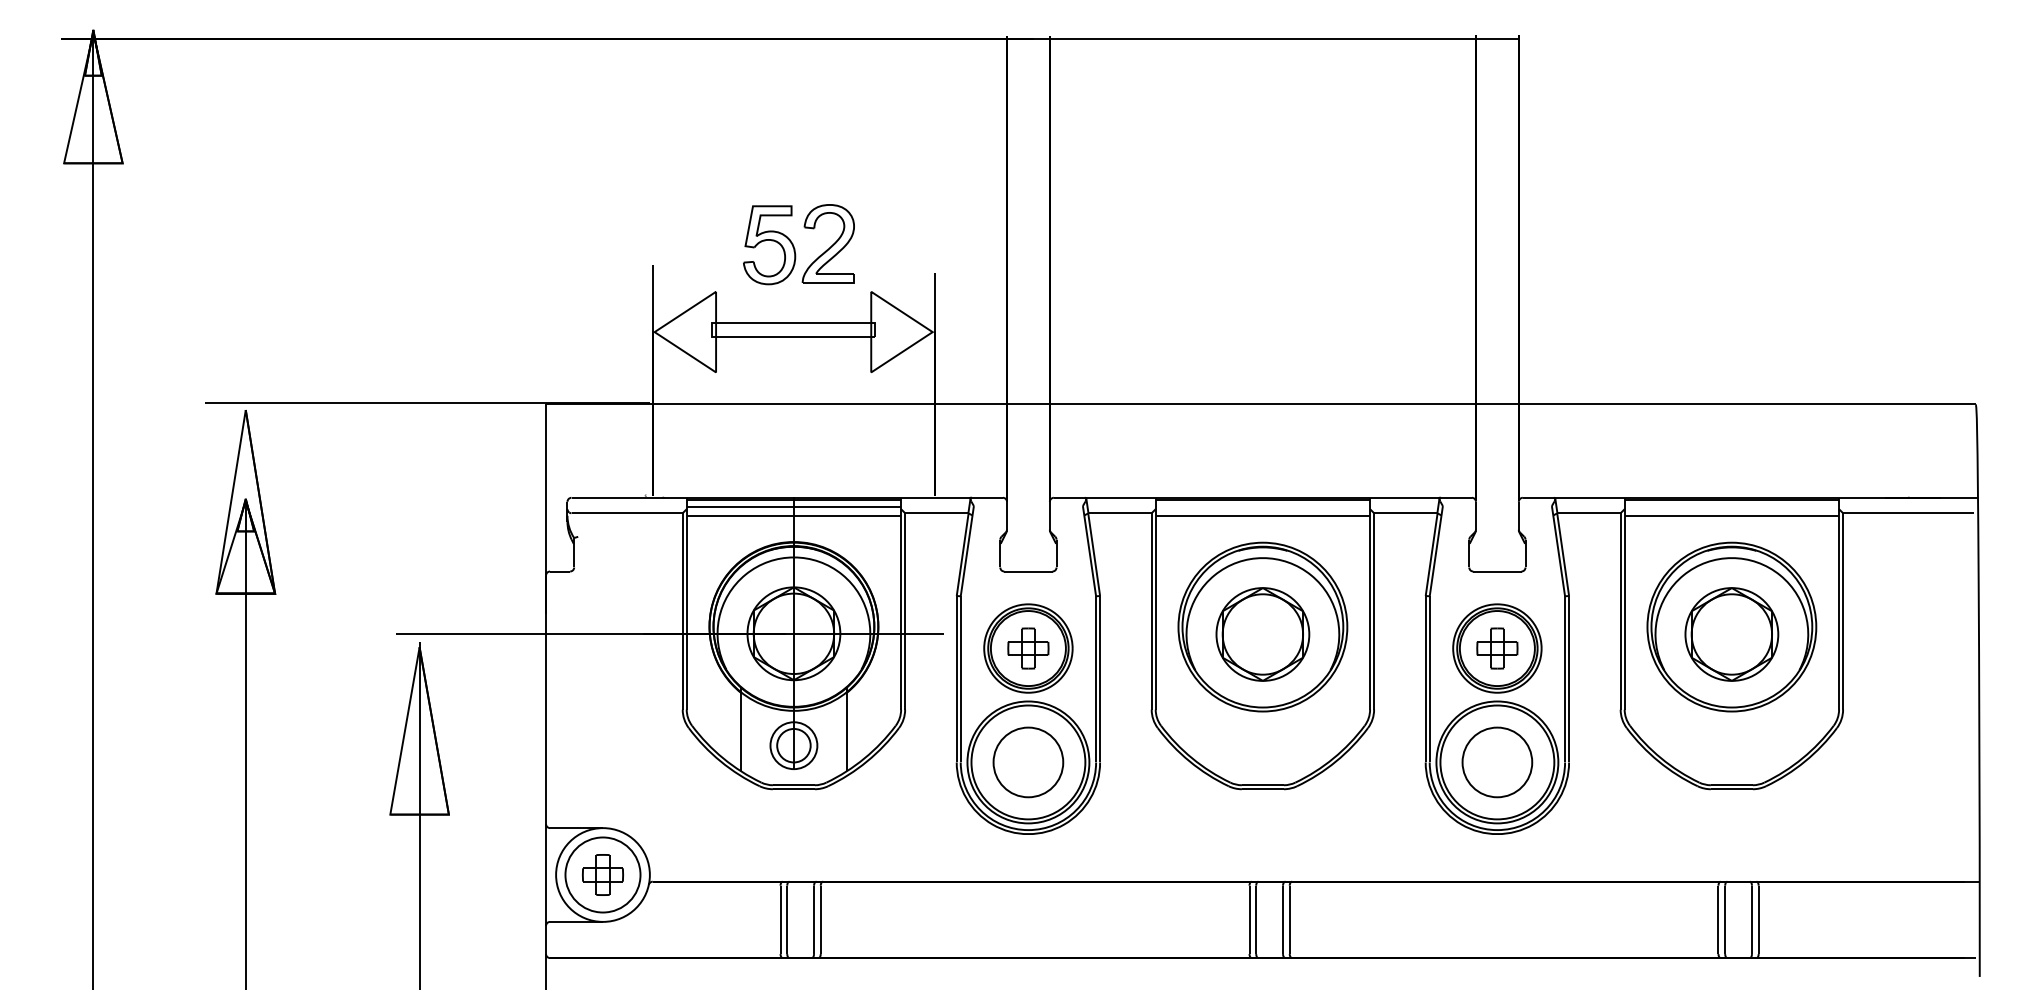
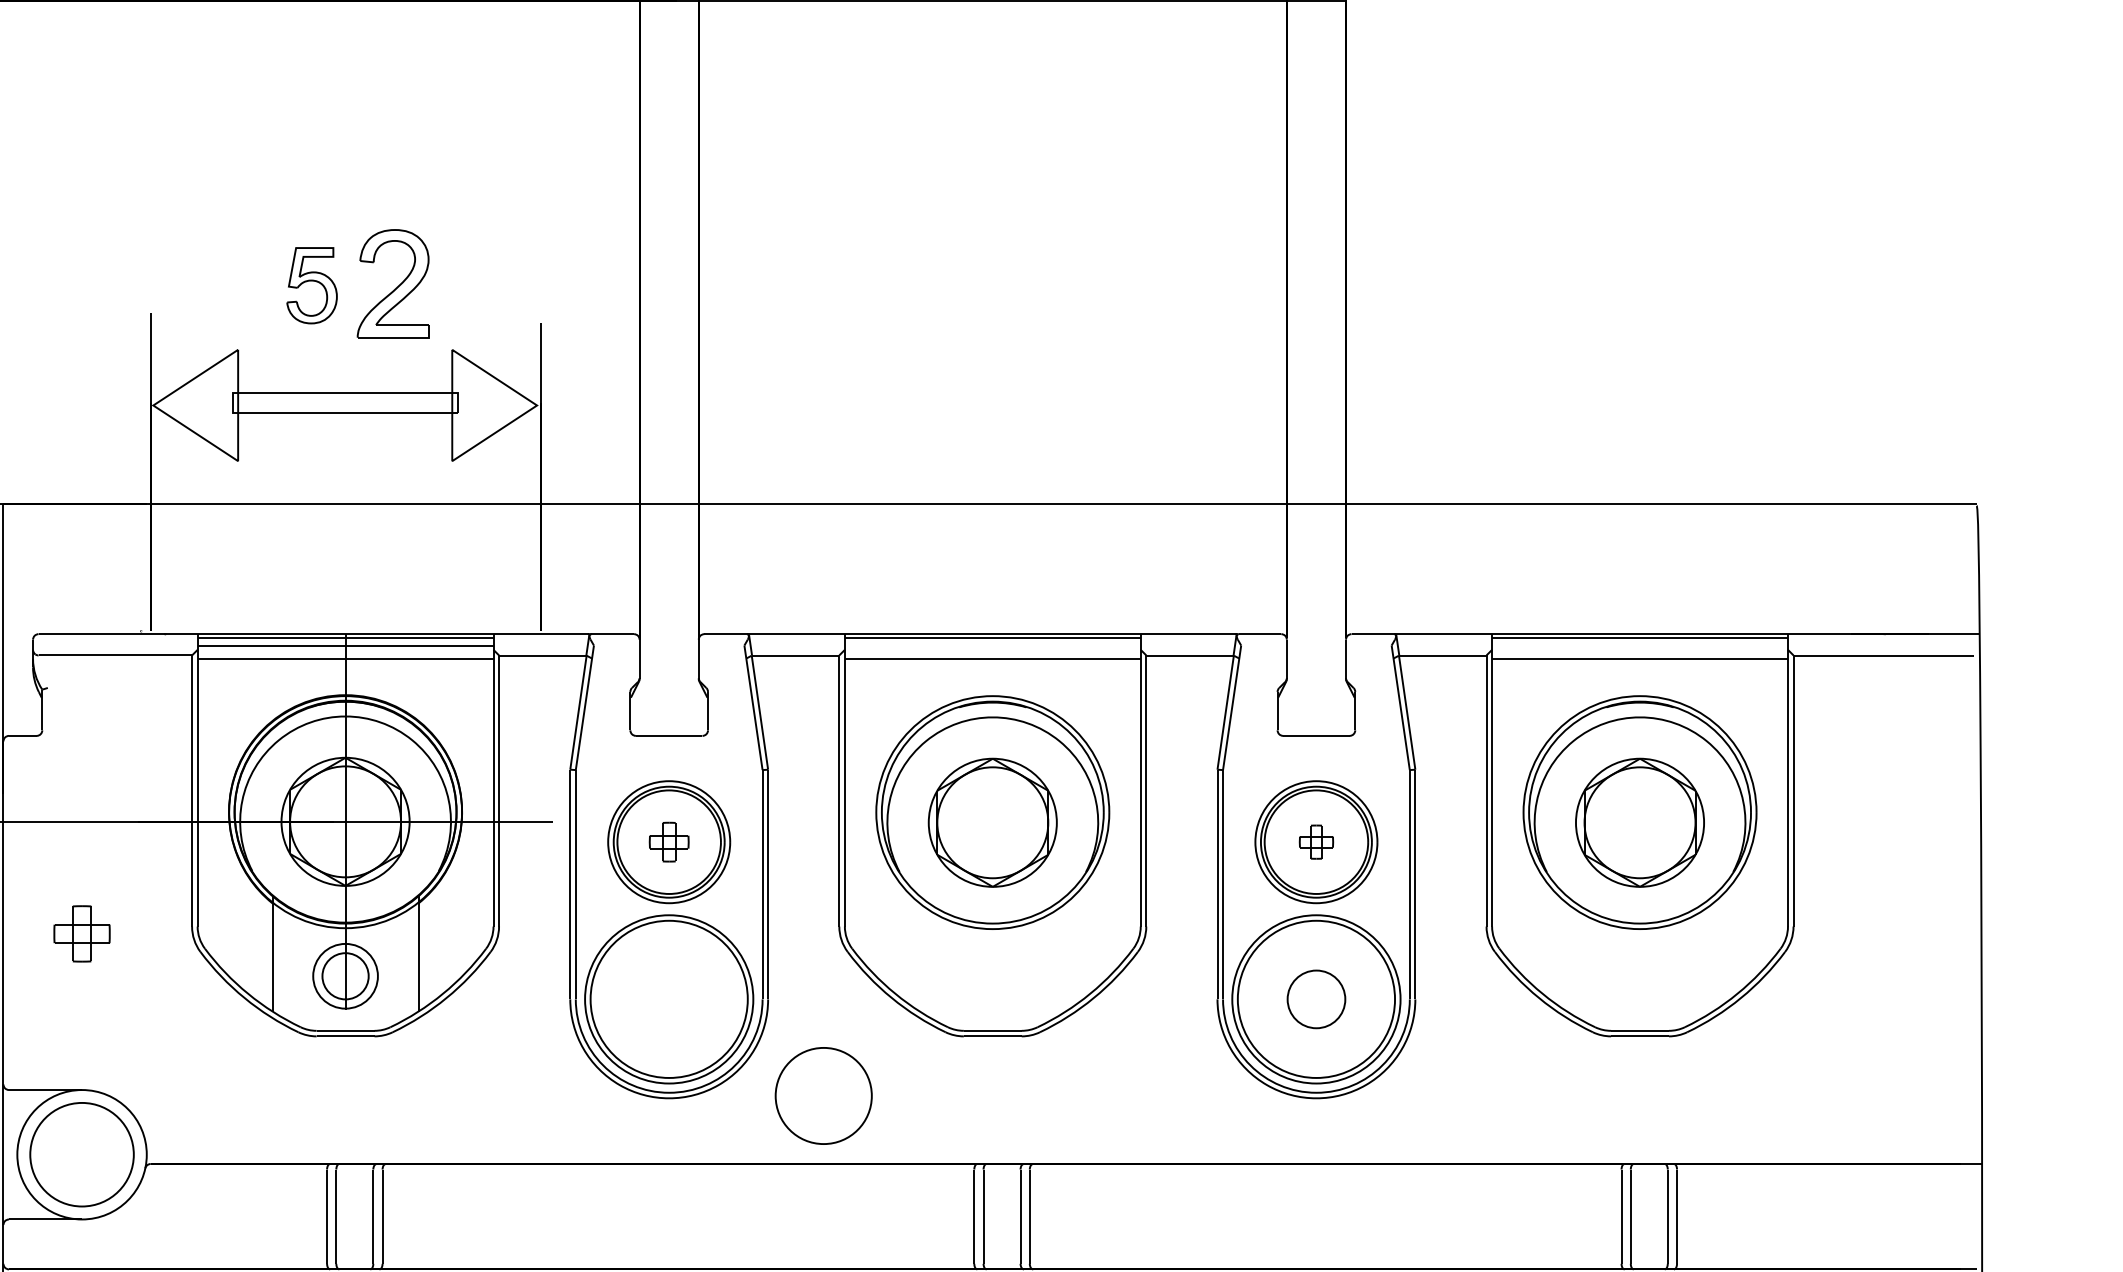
part: (769, 245) -> (311, 285), size x0.7
part: (1028, 648) -> (669, 842), size x0.7
part: (1497, 648) -> (1316, 842), size x0.6
part: (1028, 762) -> (823, 1096), moved
part: (1497, 762) -> (1316, 999), size x0.6
part: (602, 874) -> (81, 933), moved

